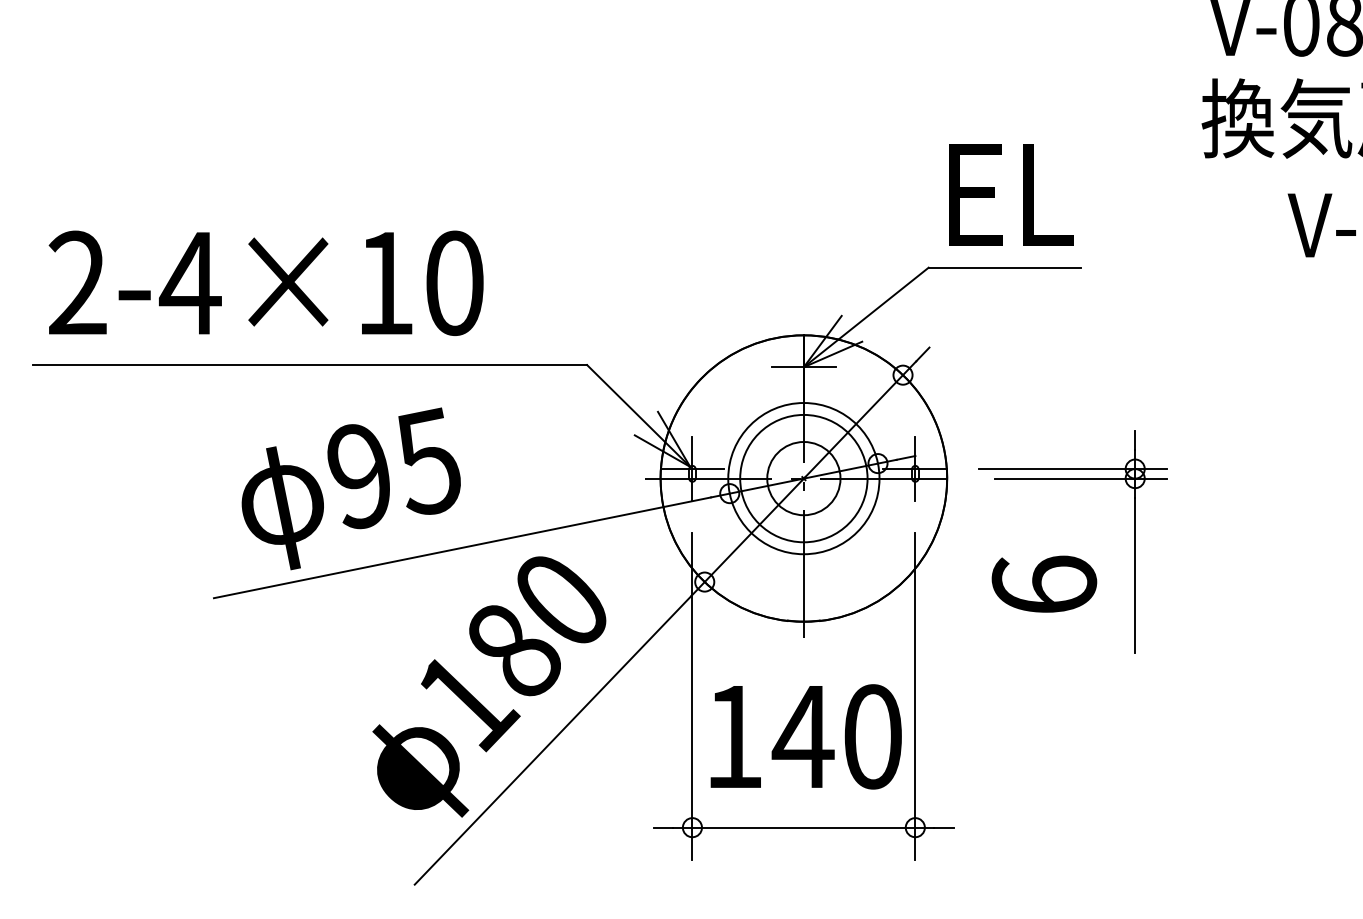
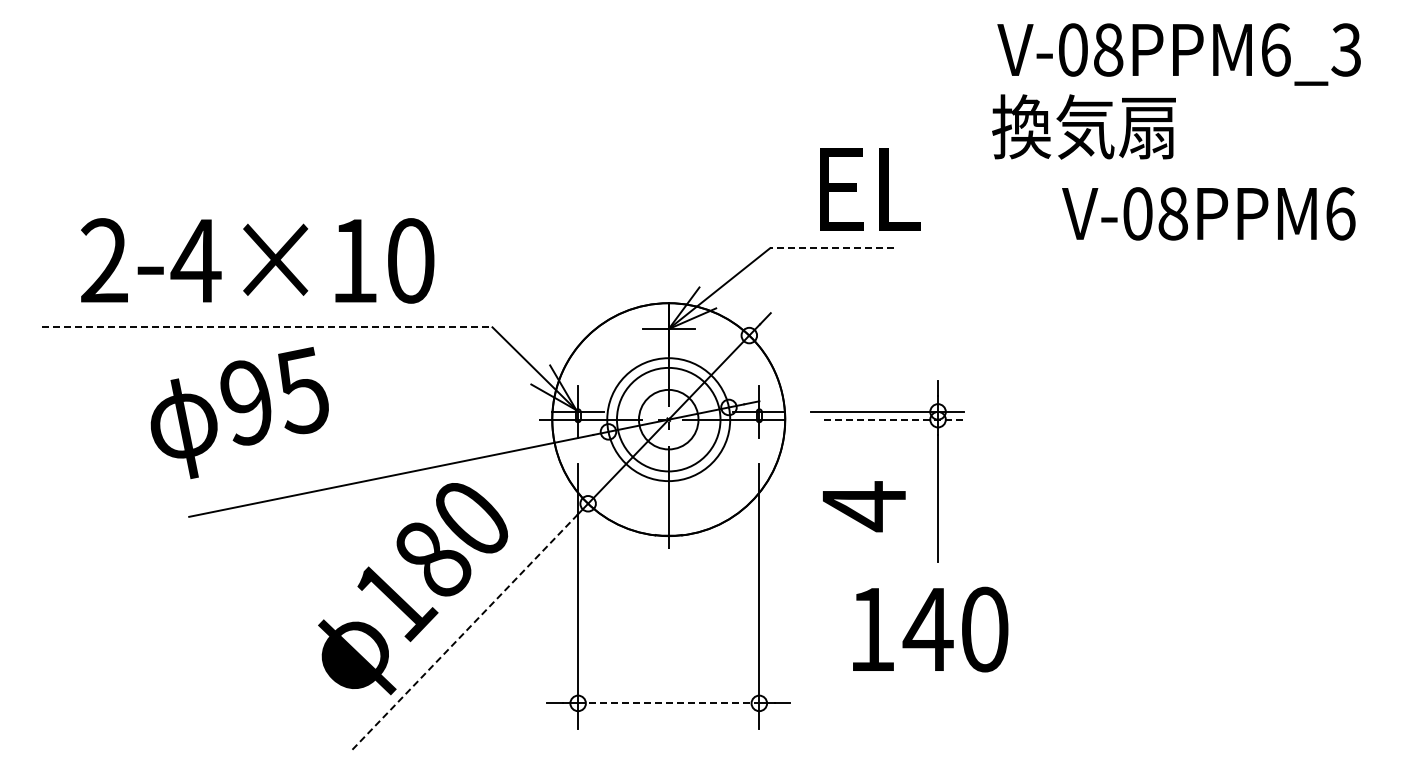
text: (1011, 195) -> (870, 189), moved
line: (1005, 268) -> (832, 248), solid -> dashed
text: (265, 282) -> (257, 260), moved
line: (310, 365) -> (267, 327), solid -> dashed
line: (1080, 478) -> (893, 419), solid -> dashed
text: (350, 488) -> (239, 412), moved
text: (1044, 585) -> (864, 506), 6 -> 4
text: (806, 736) -> (930, 629), moved
line: (552, 740) -> (464, 632), solid -> dashed
line: (803, 827) -> (668, 703), solid -> dashed

